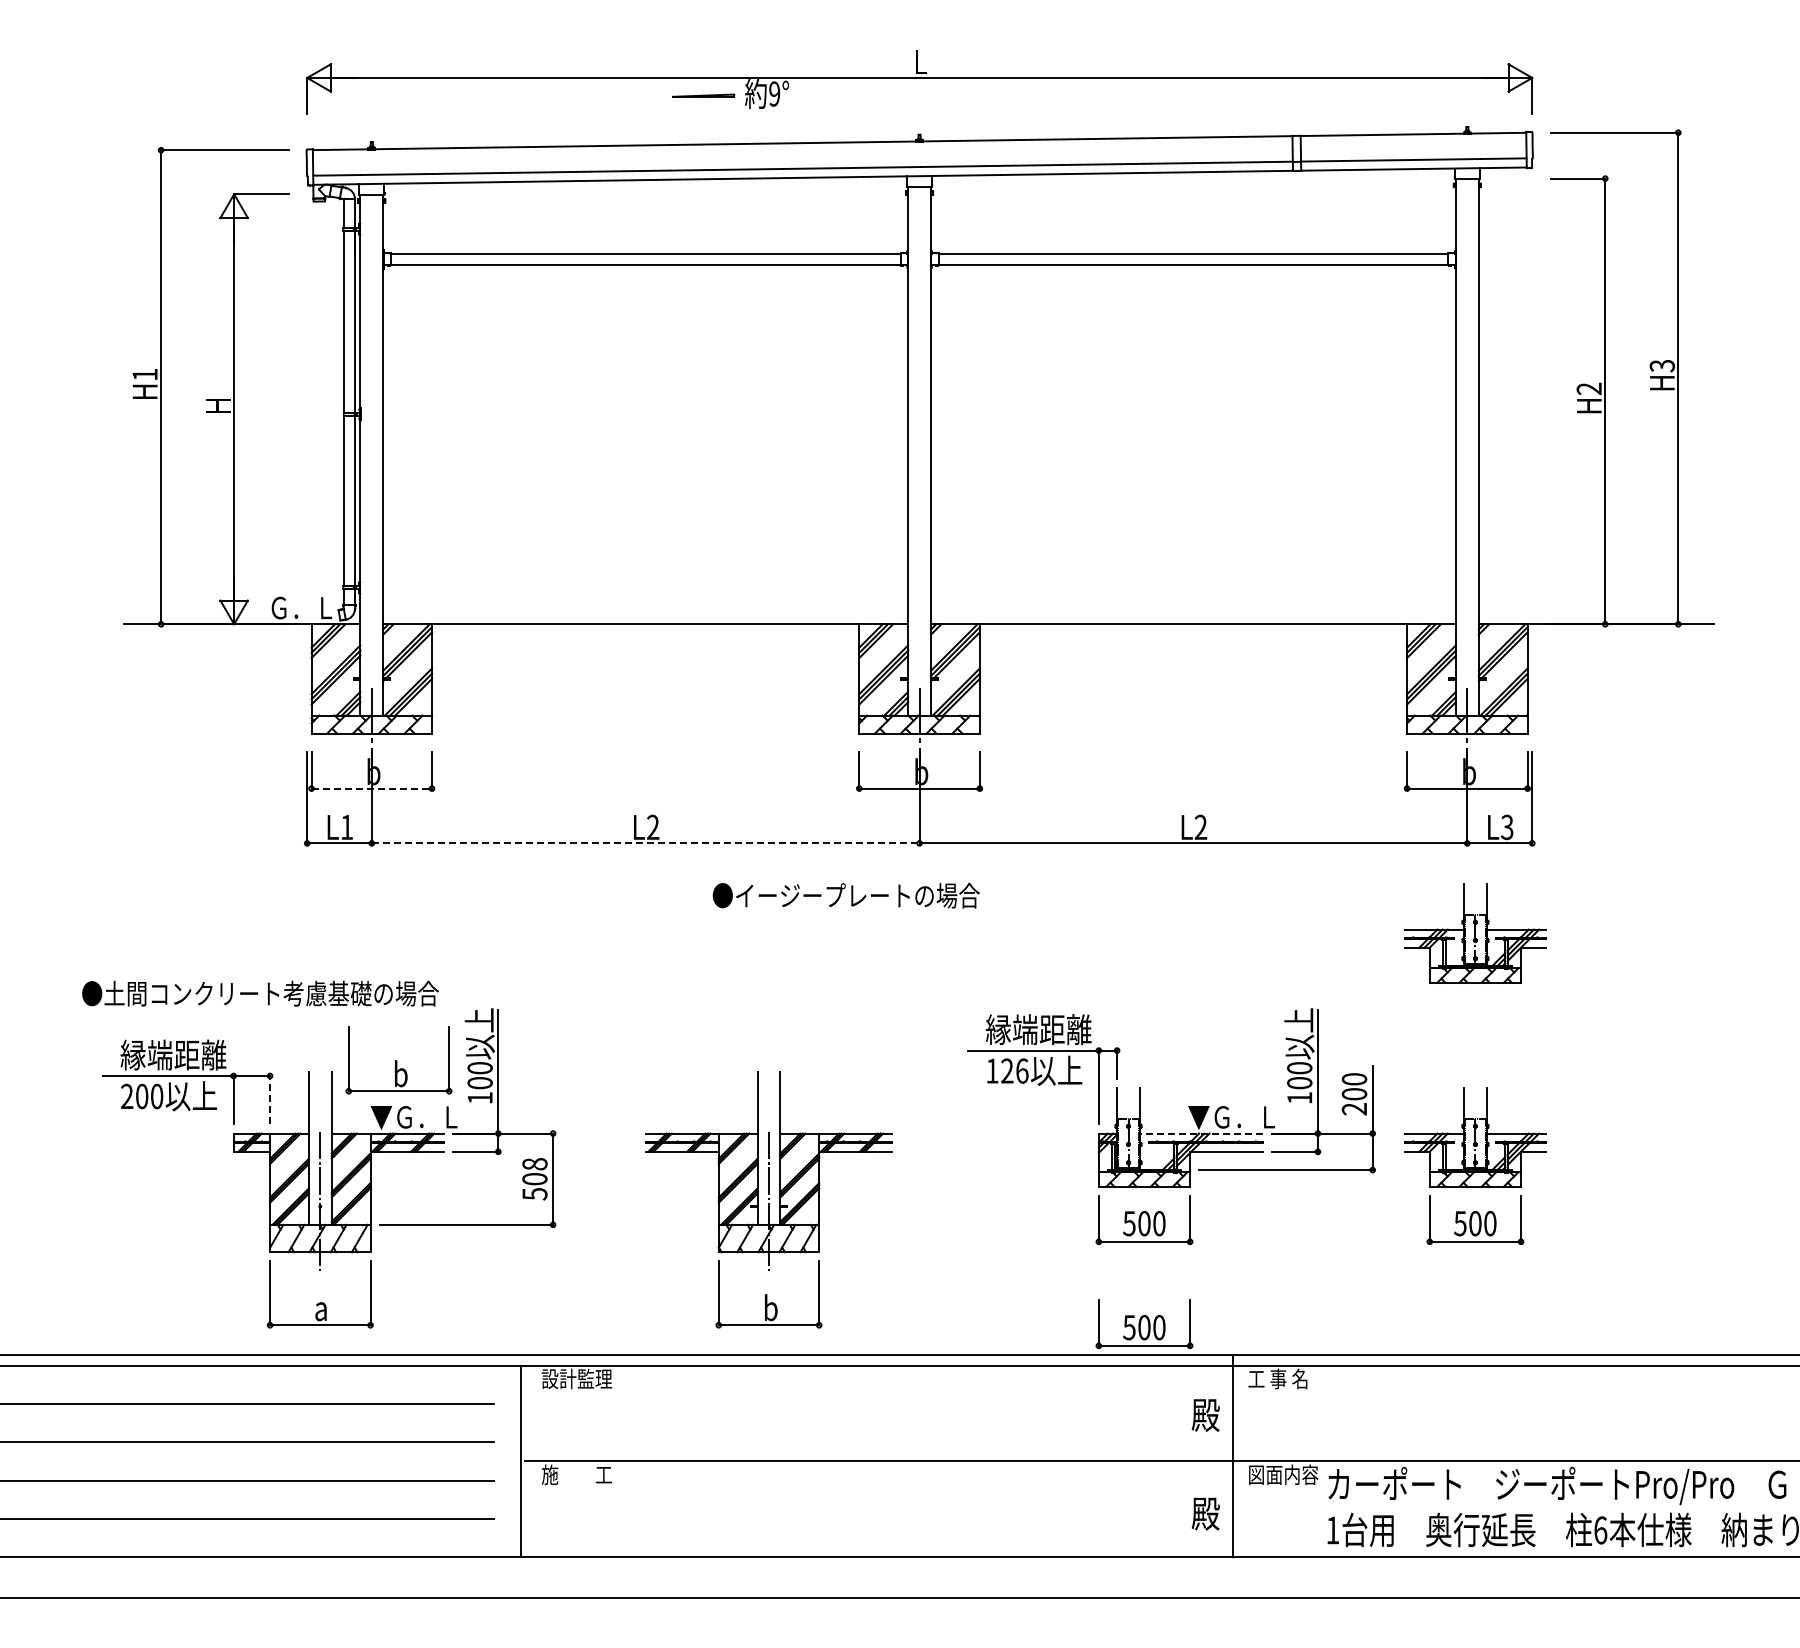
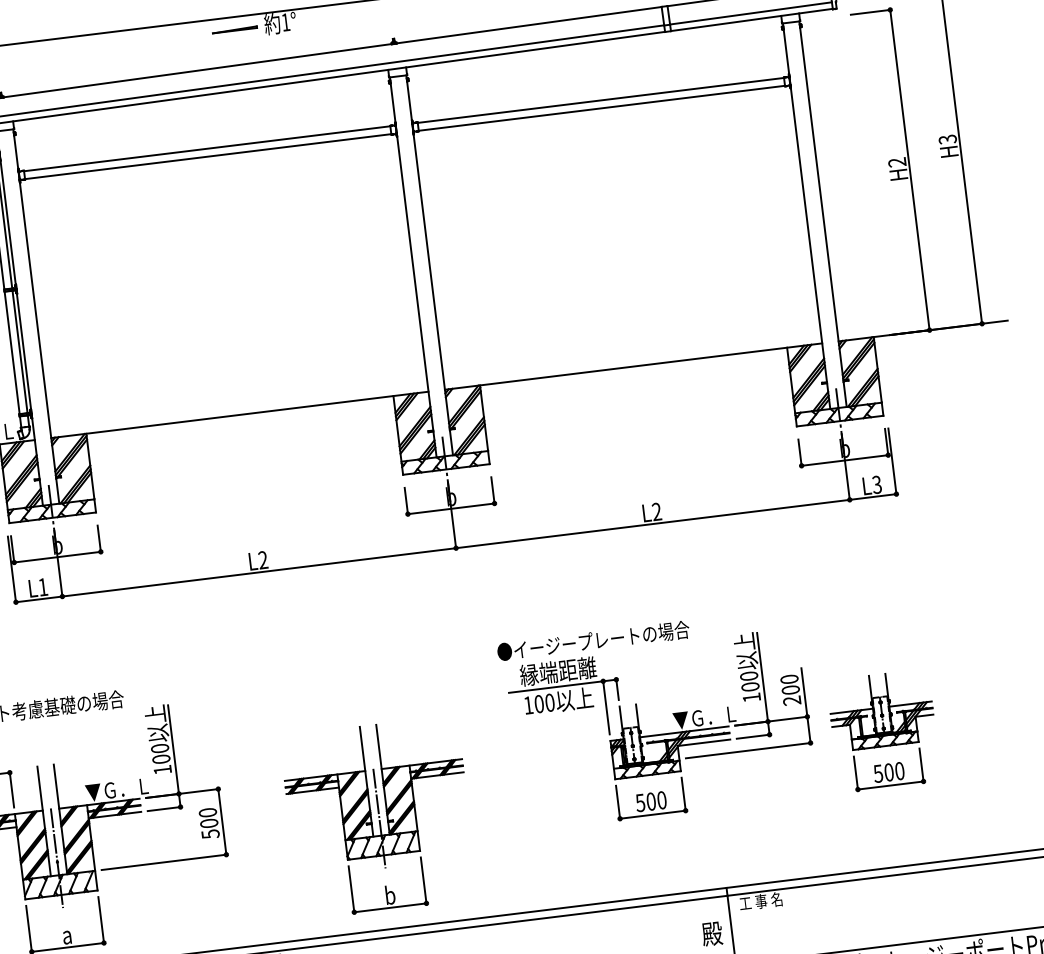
text: (774, 93) -> (285, 22), 9° -> 1°
line: (372, 788) -> (58, 557), dashed -> solid
line: (645, 843) -> (259, 572), dashed -> solid
text: (845, 895) -> (592, 640), moved
part: (1475, 933) -> (863, 563), removed
part: (398, 1060) -> (100, 750), removed
text: (1014, 1070) -> (544, 703), 126 -> 100
line: (270, 1099) -> (12, 789), dashed -> solid
line: (1201, 1133) -> (684, 731), dashed -> solid
text: (535, 1164) -> (208, 812), 508 -> 500
part: (1144, 1323) -> (660, 873), removed

